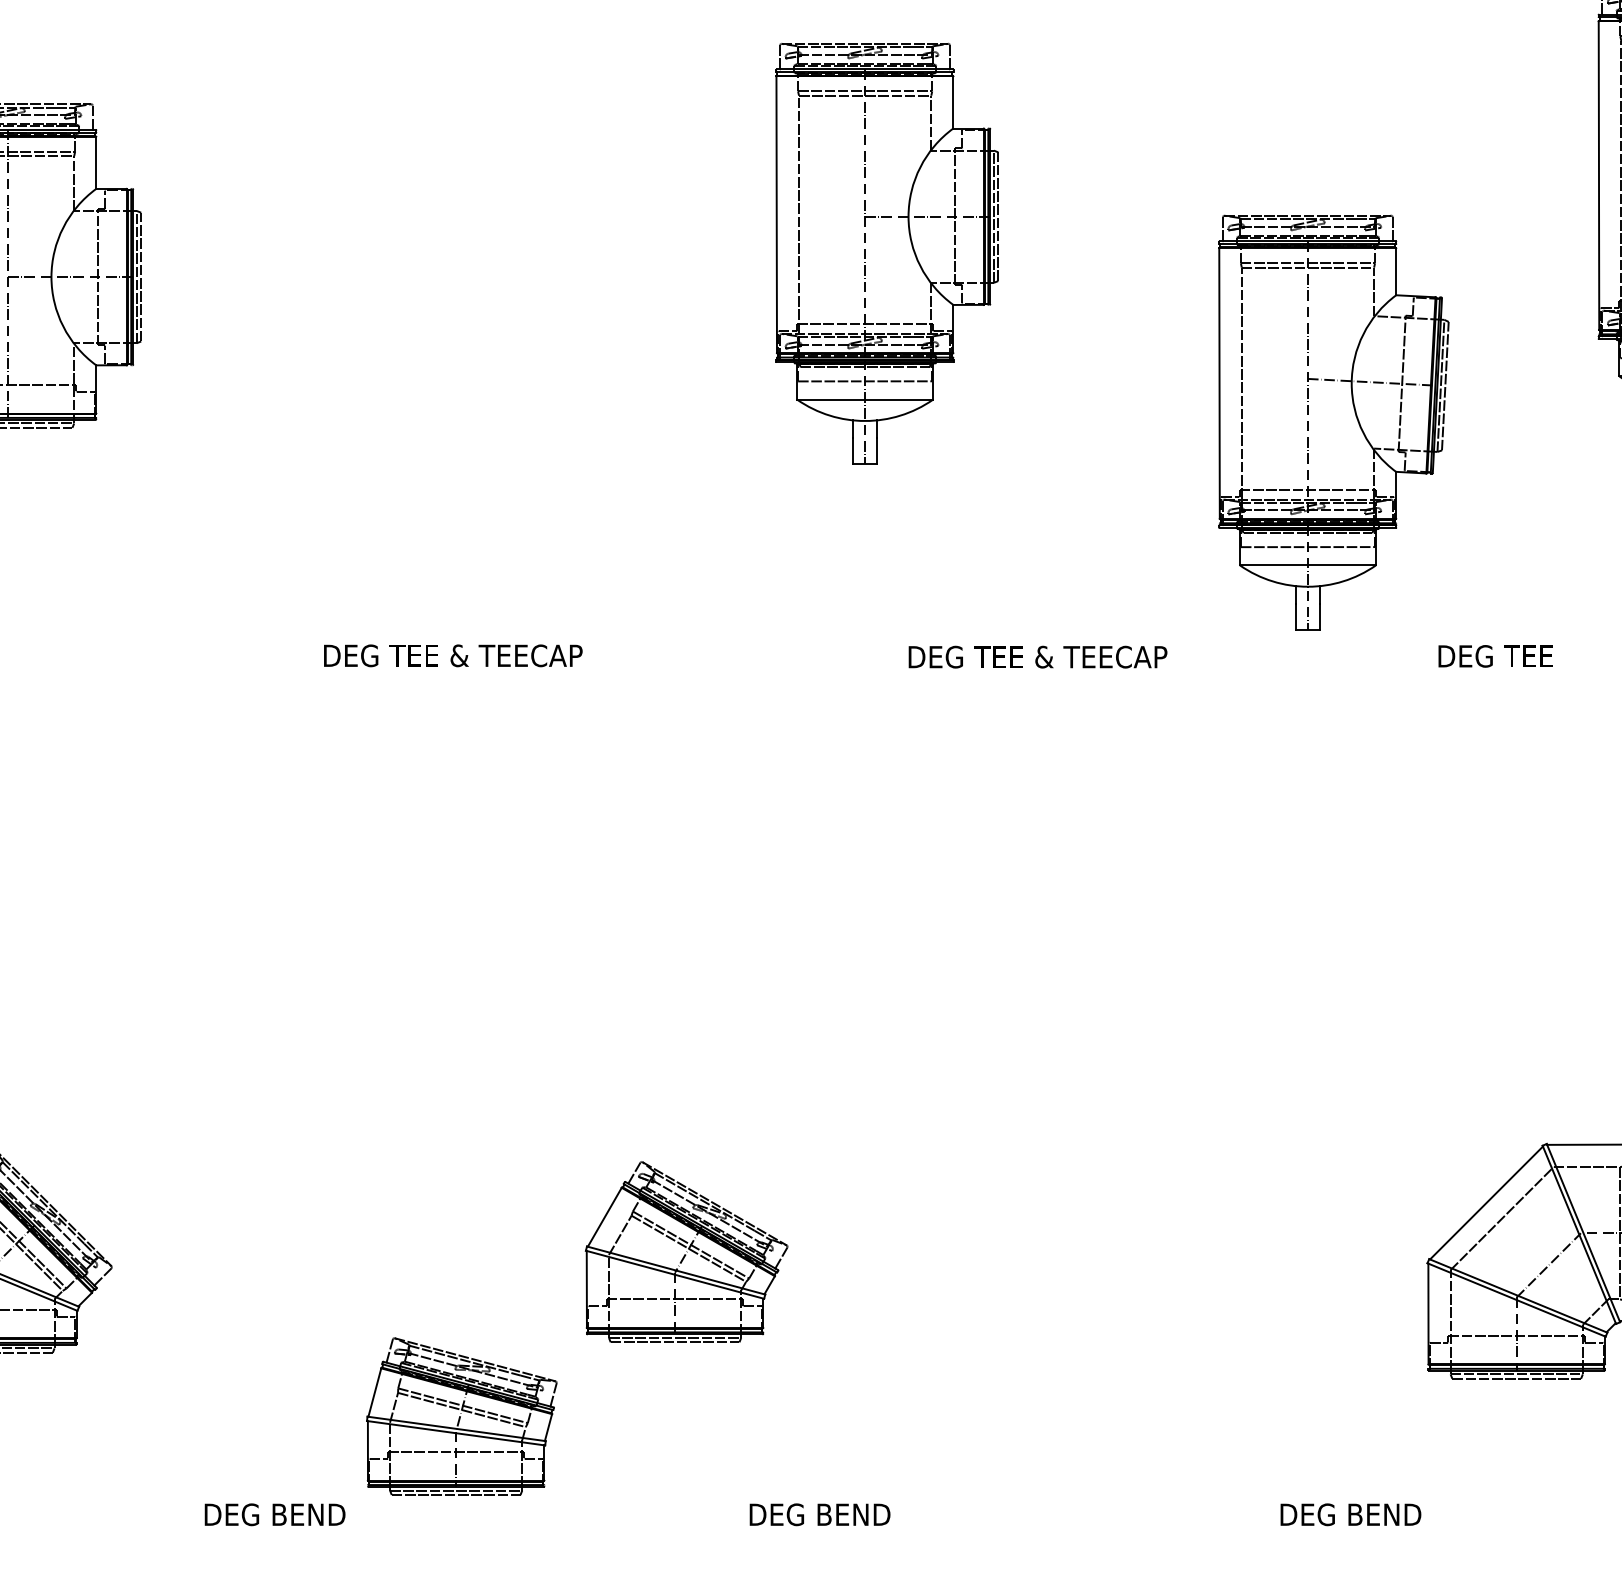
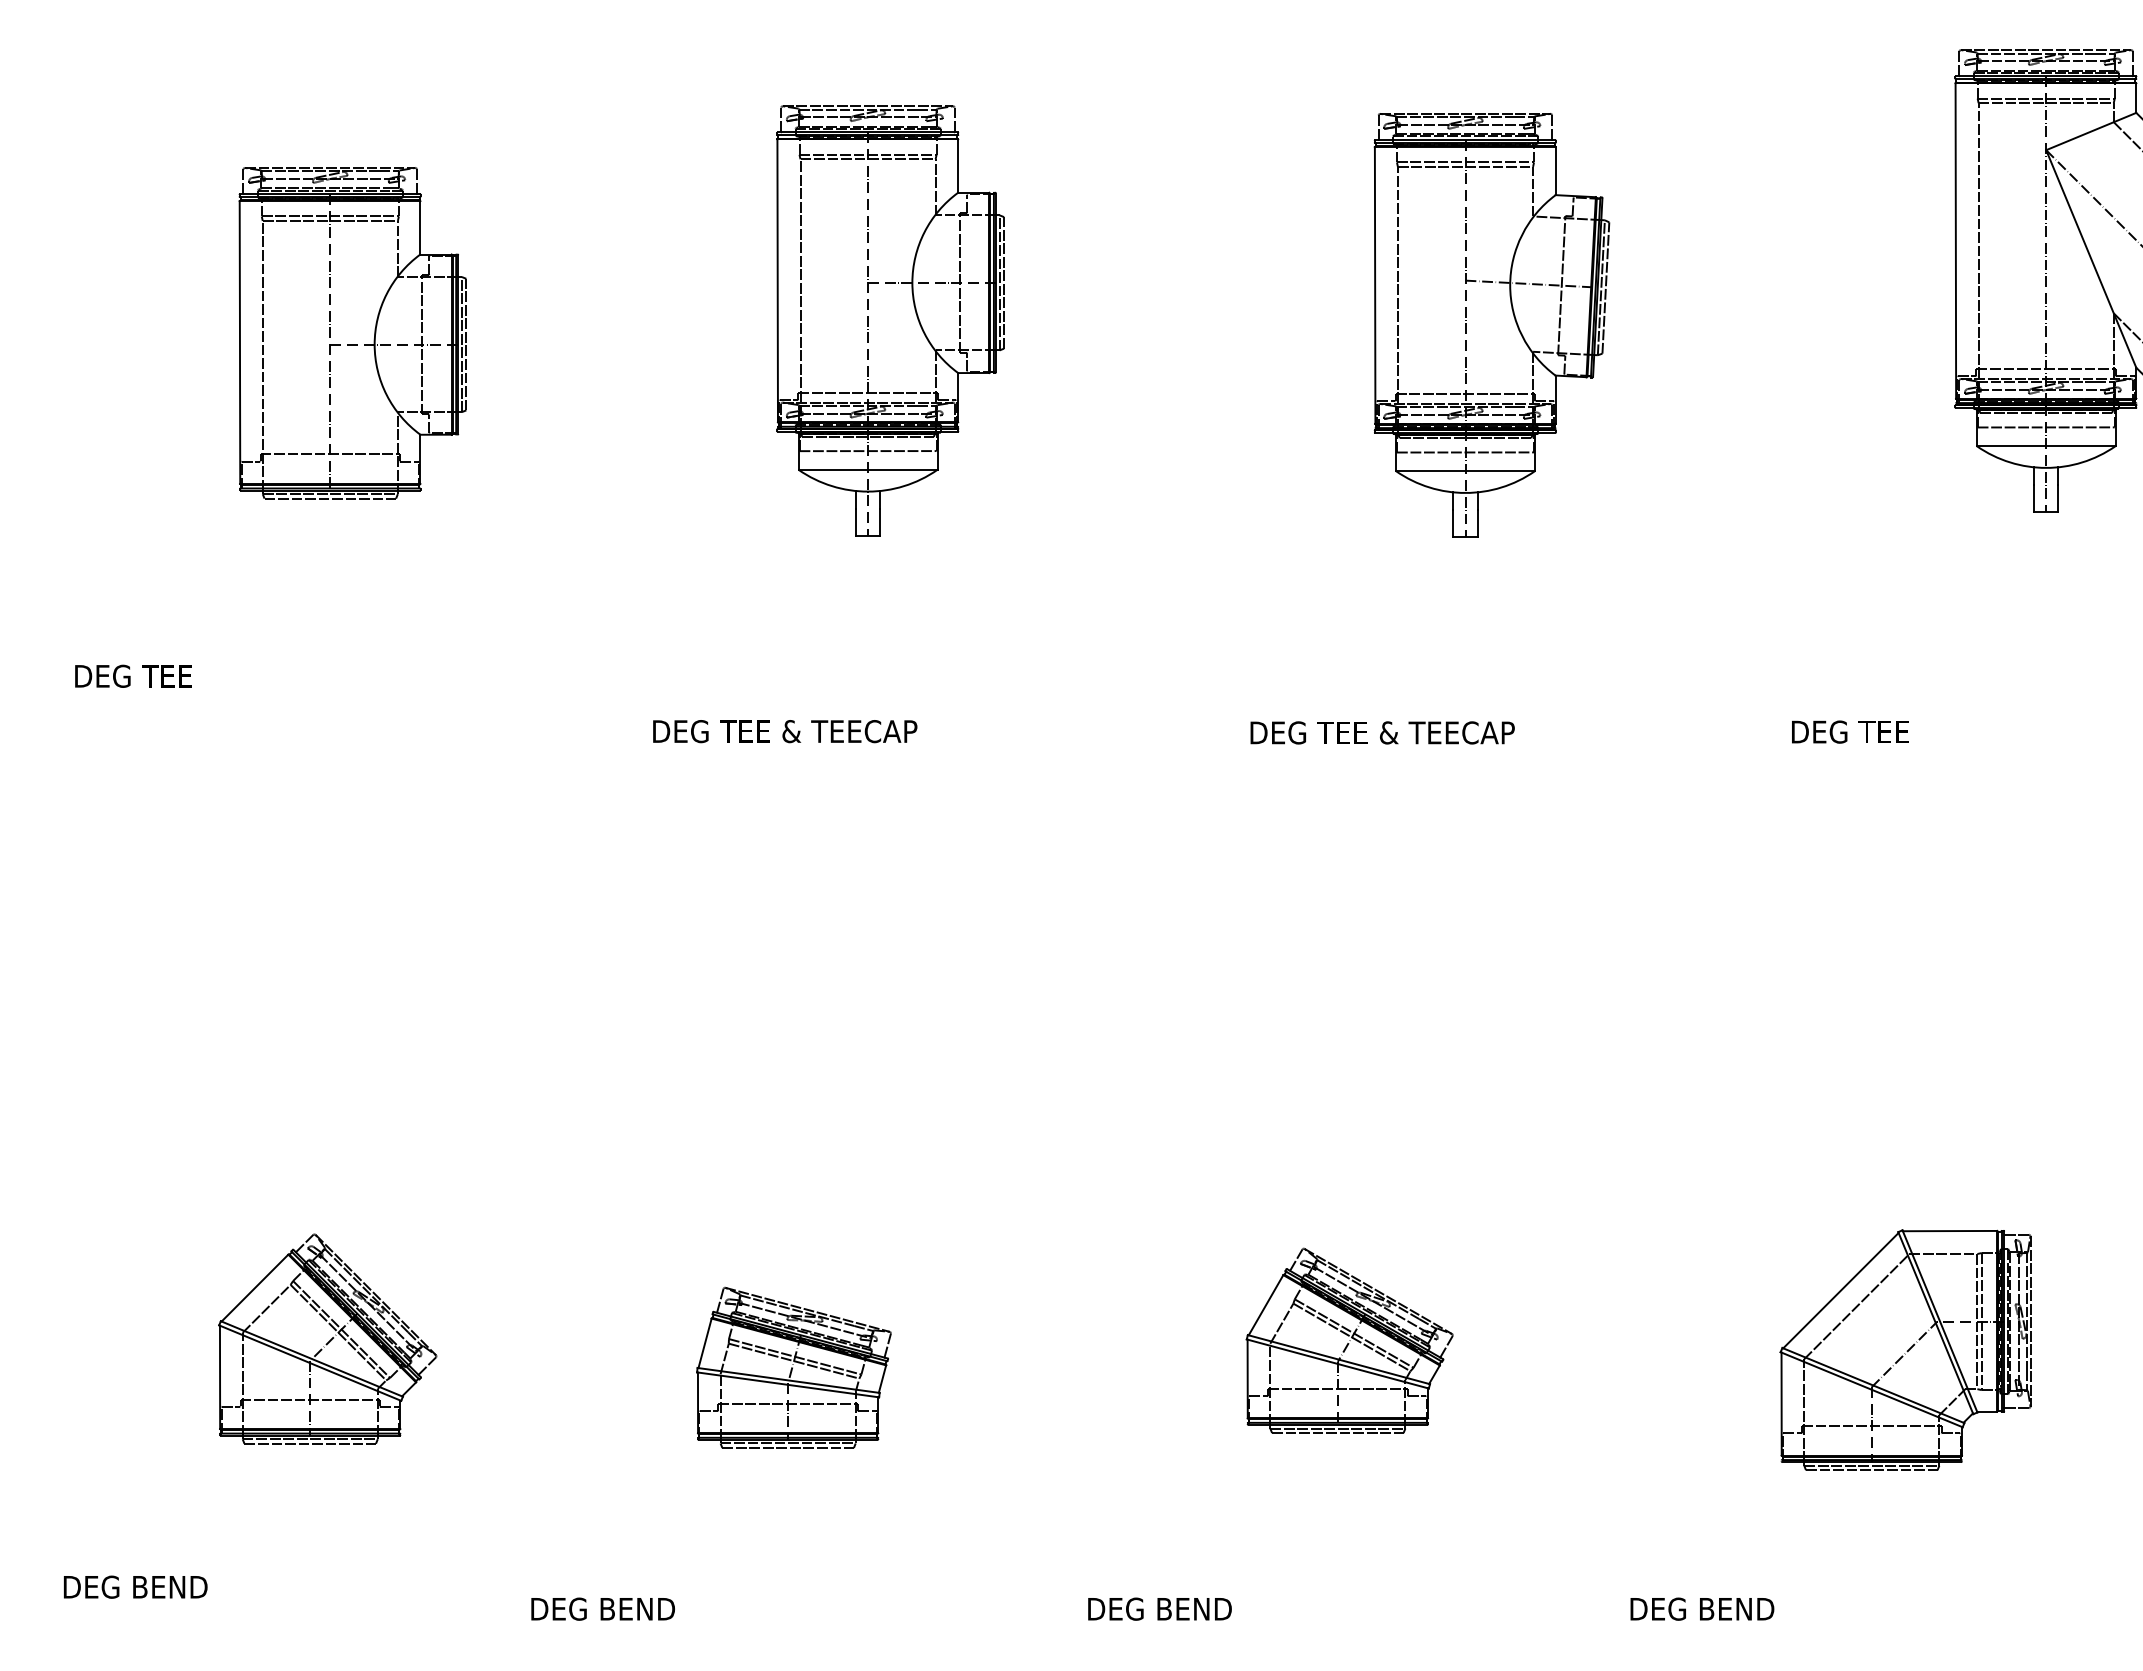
part: (887, 253) -> (890, 320), moved
part: (1333, 422) -> (1491, 325), moved
part: (686, 1251) -> (1349, 1340), moved
part: (461, 1416) -> (793, 1367), moved

